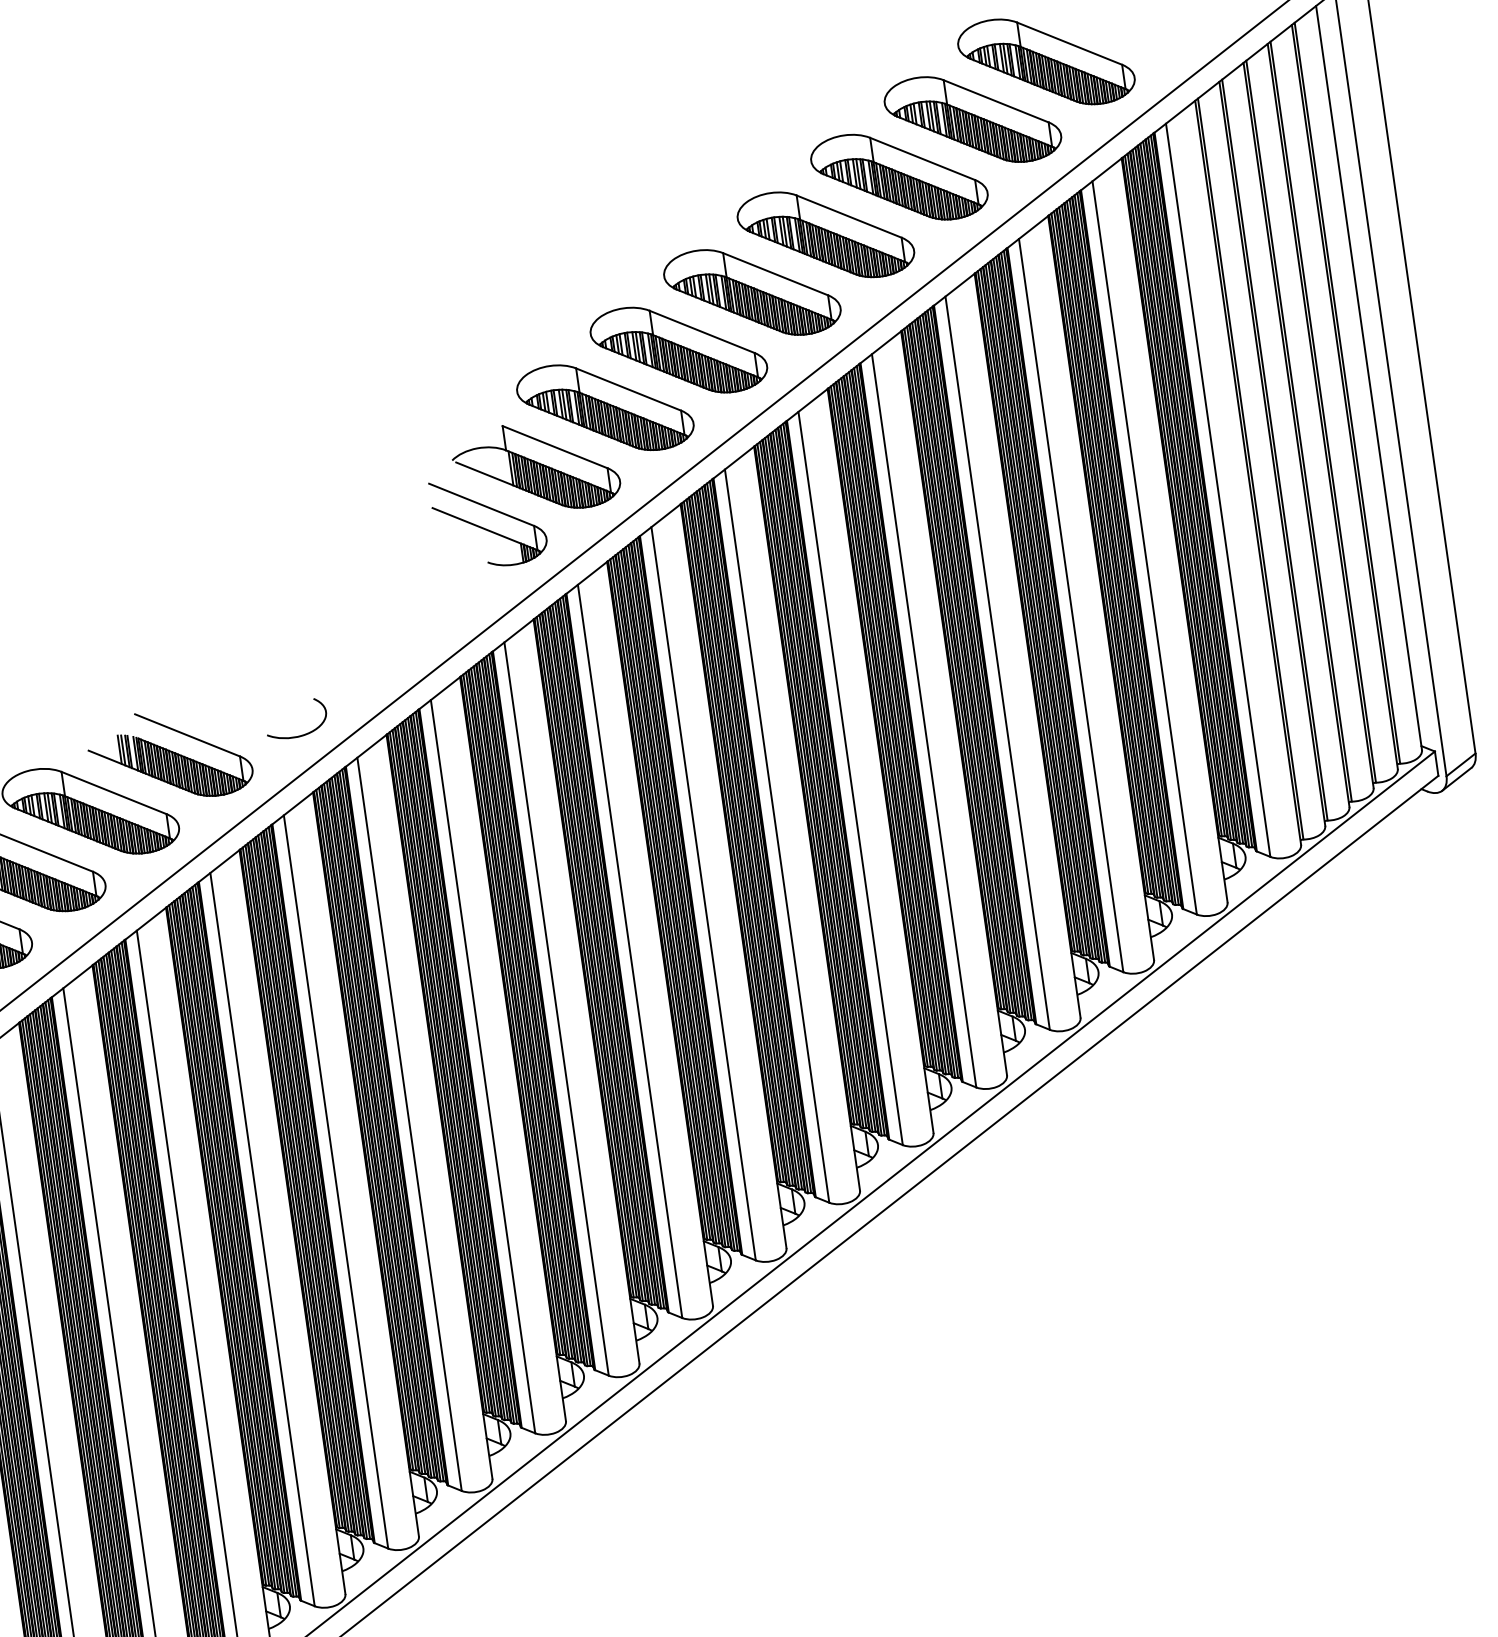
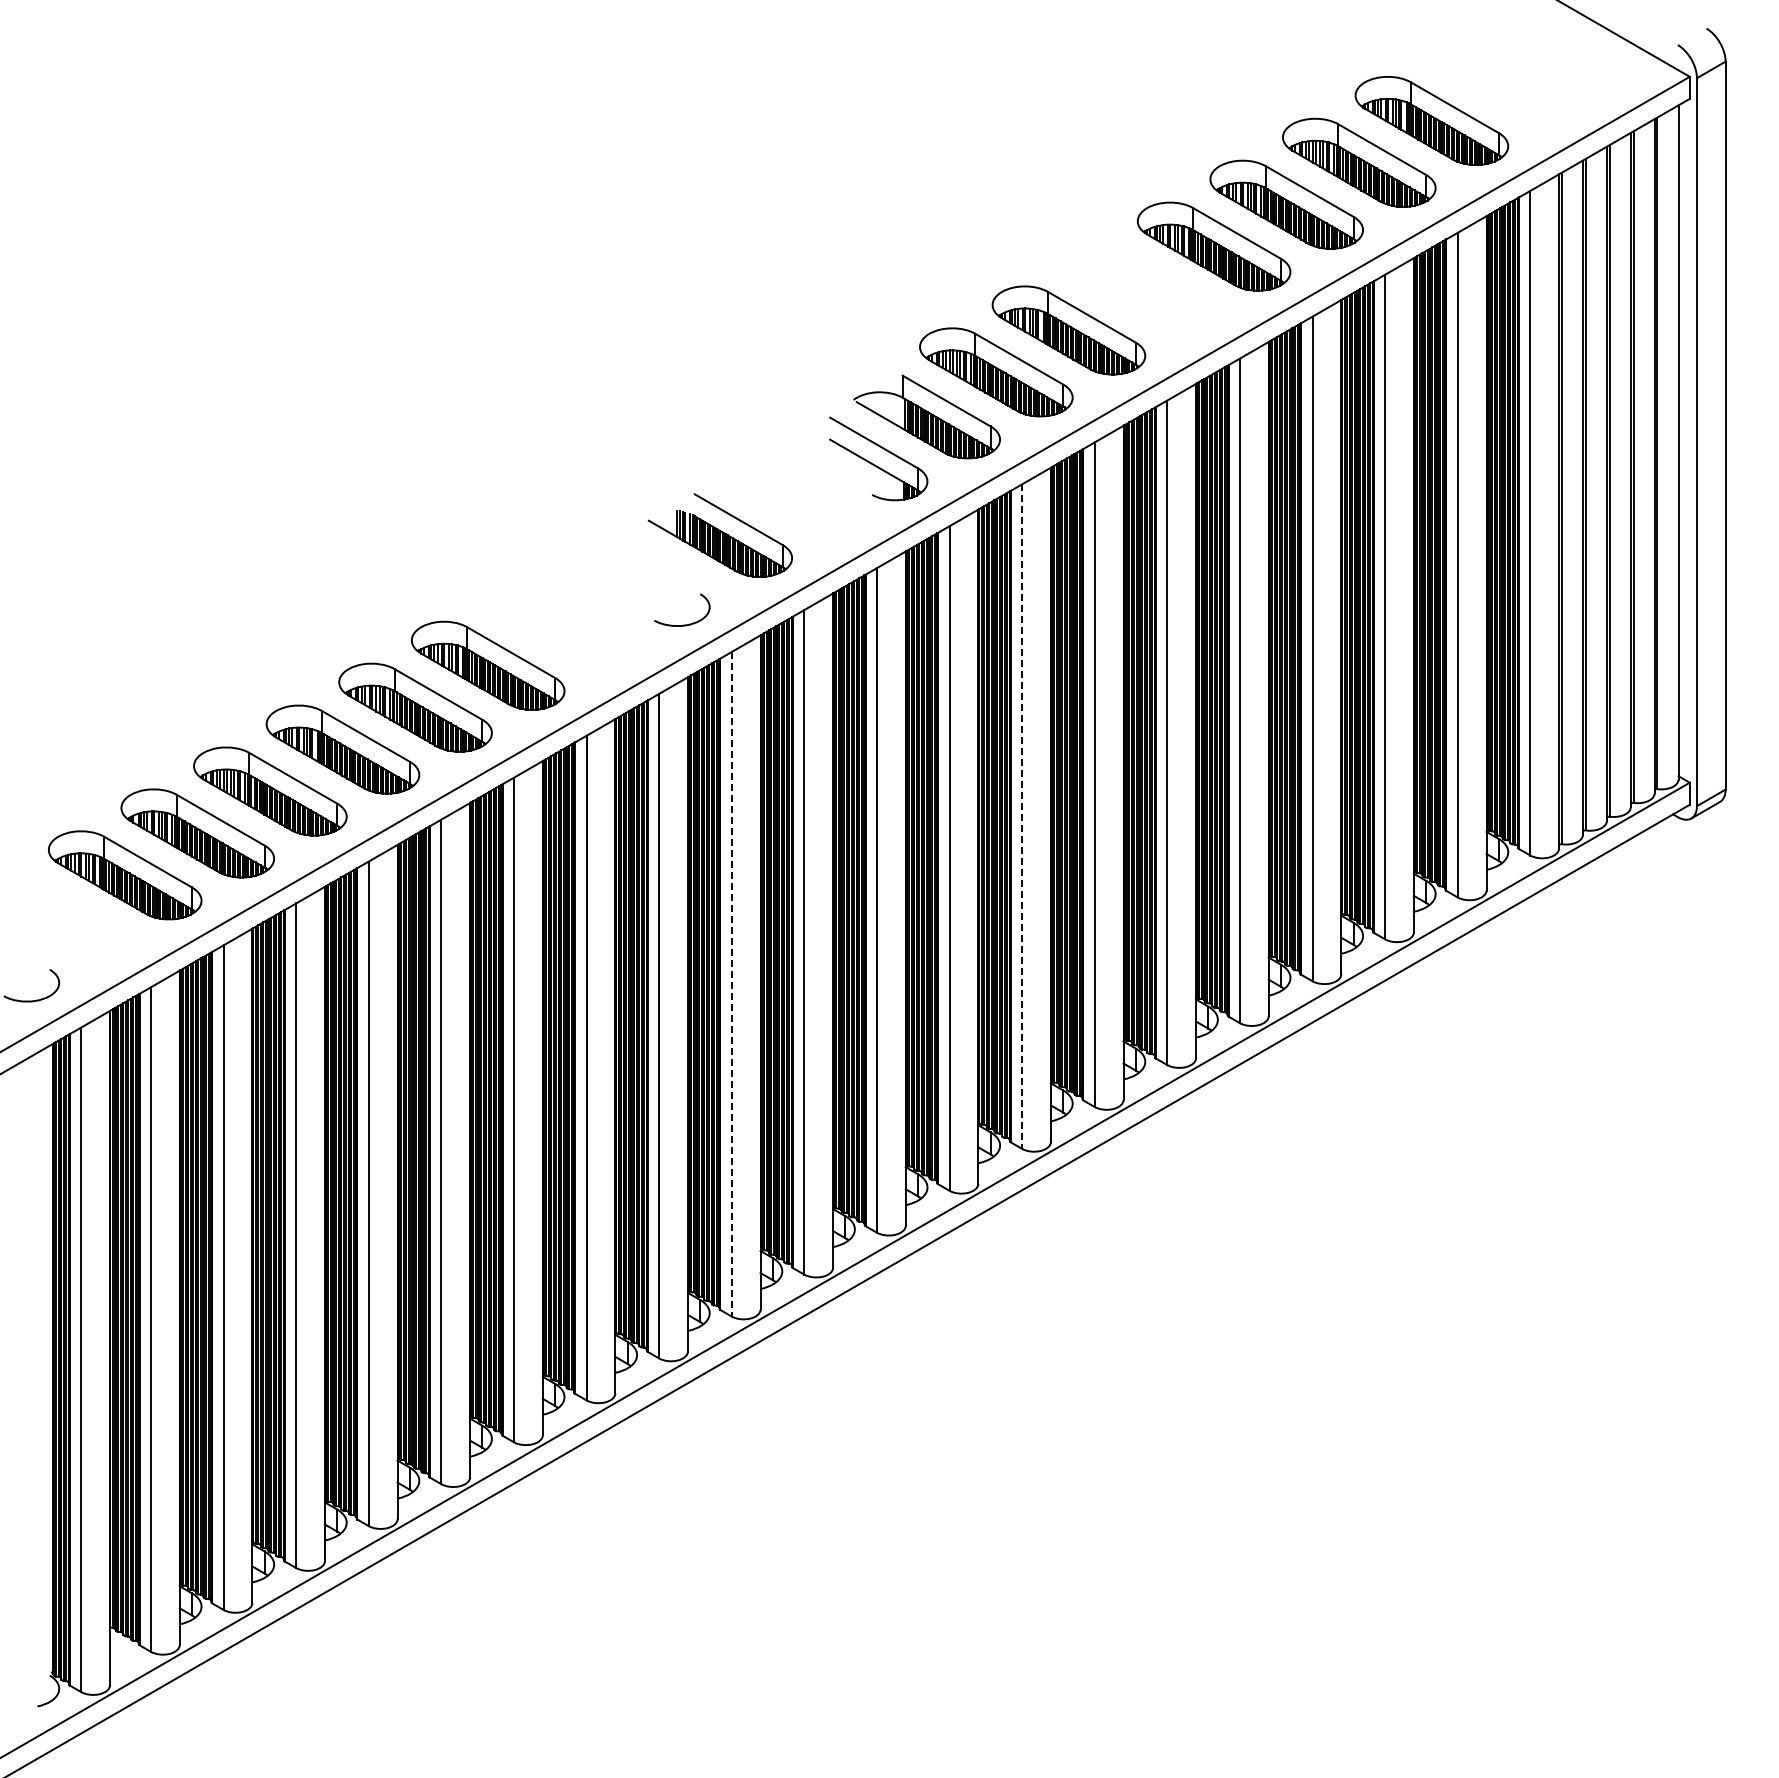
part: (752, 292) -> (1141, 288), removed
part: (169, 755) -> (720, 535), moved
line: (704, 894) -> (1022, 817), solid -> dashed
line: (409, 1124) -> (731, 984), solid -> dashed

